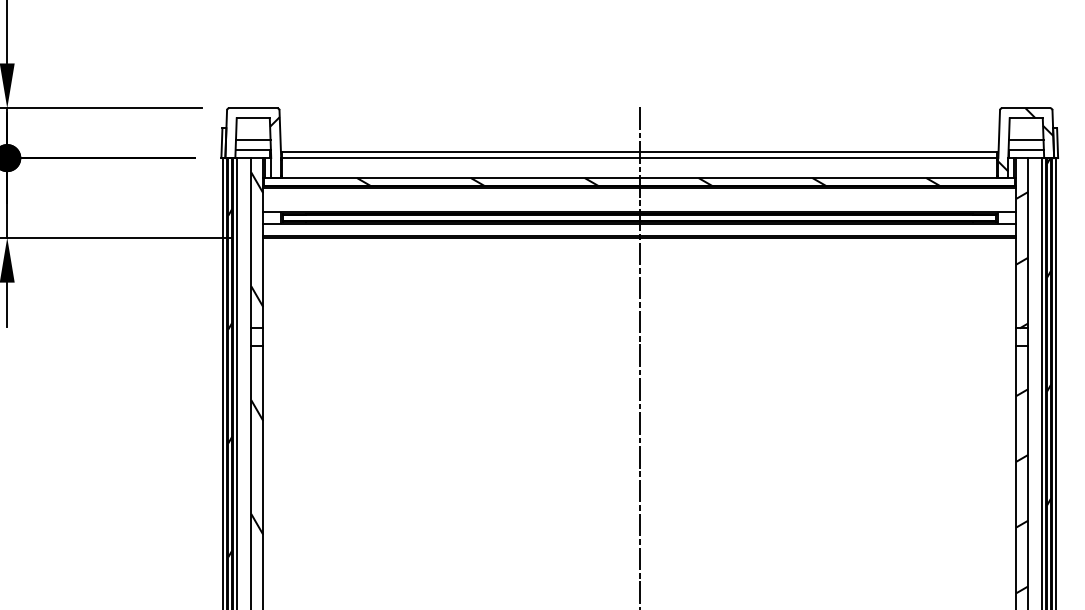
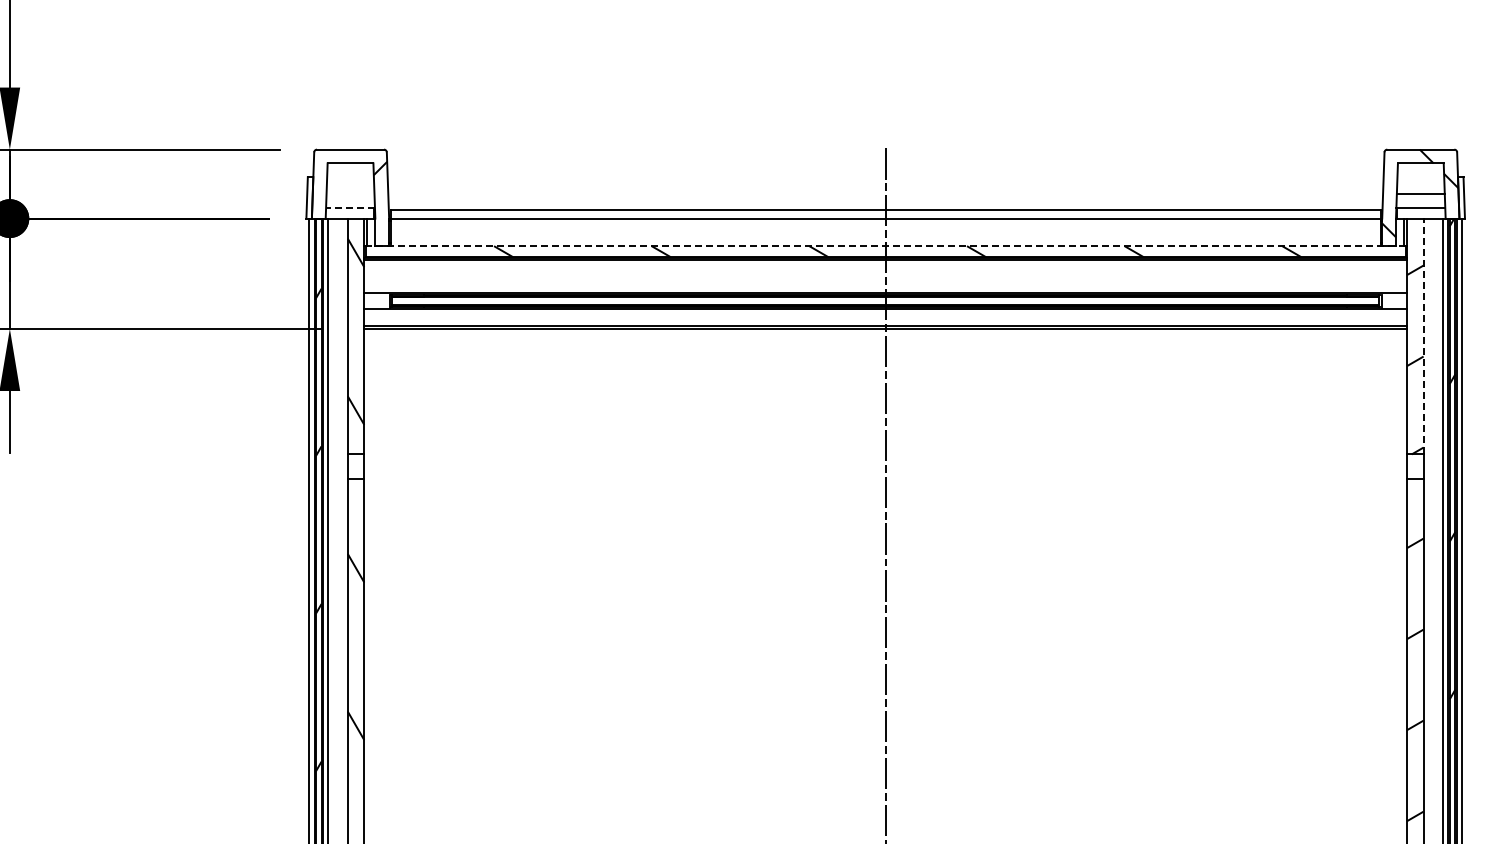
line: (253, 139) -> (350, 193), removed
line: (253, 150) -> (350, 207), solid -> dashed
line: (639, 178) -> (885, 246), solid -> dashed
line: (1028, 243) -> (1423, 336), solid -> dashed

